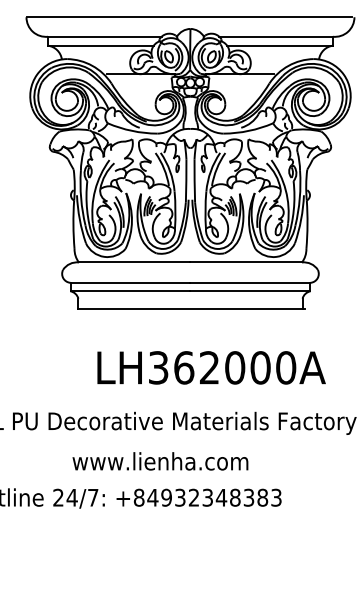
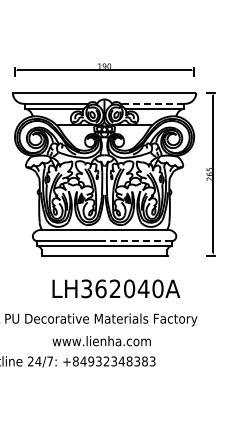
line: (276, 36) -> (152, 103), solid -> dashed
line: (251, 283) -> (138, 241), solid -> dashed
text: (260, 367) -> (143, 288), LH362000A -> LH362040A
text: (159, 462) -> (101, 341), moved

